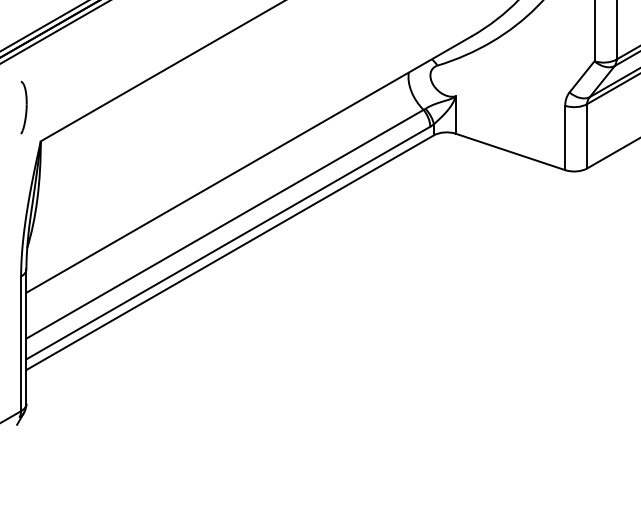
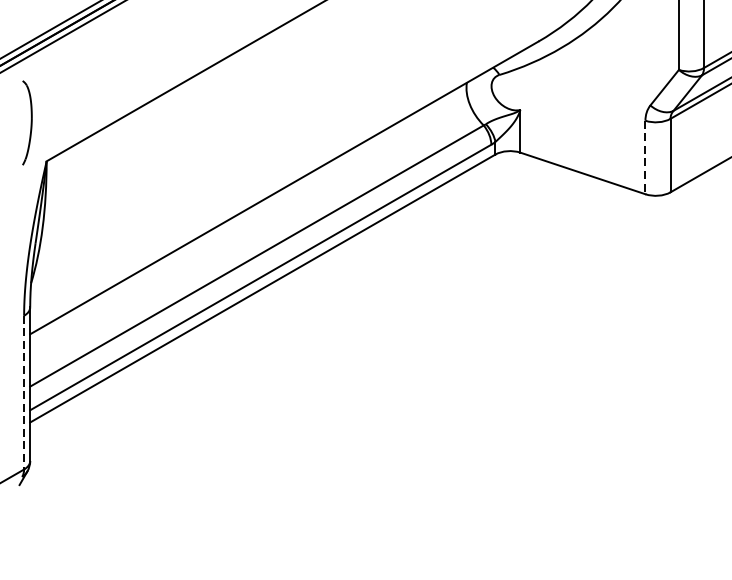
part: (23, 107) -> (26, 122), size x1.4
line: (565, 138) -> (645, 158), solid -> dashed
line: (21, 344) -> (24, 393), solid -> dashed

